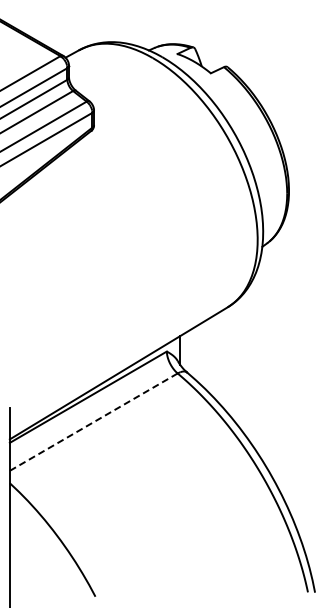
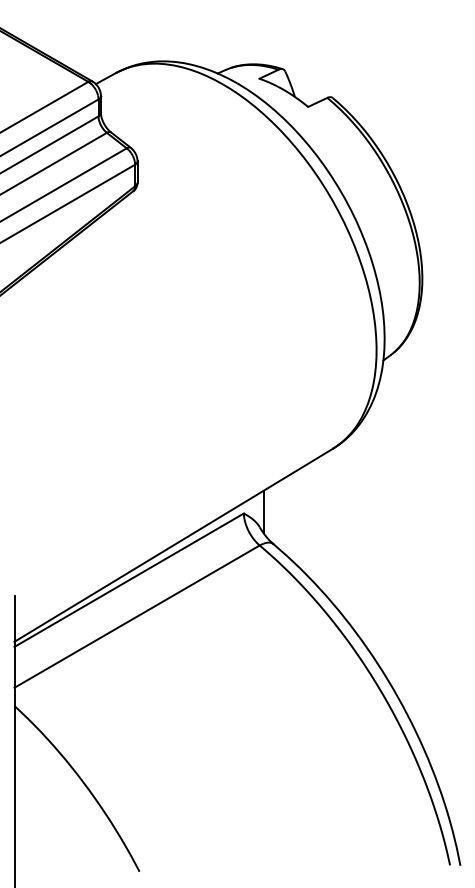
line: (93, 422) -> (136, 617), dashed -> solid

